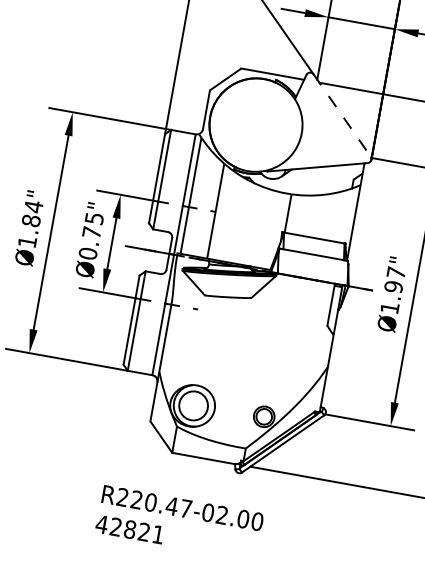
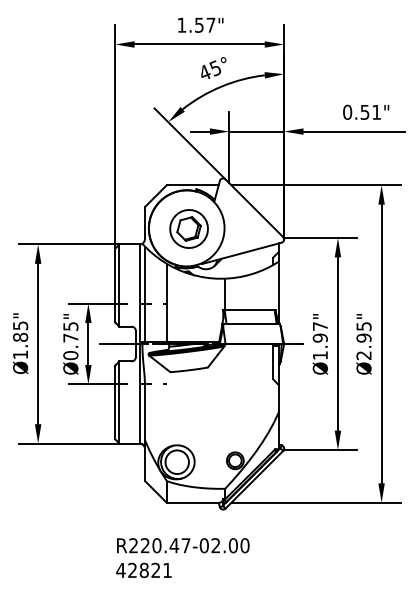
line: (342, 115) -> (254, 208), dashed -> solid
part: (258, 125) -> (188, 228), added
text: (33, 206) -> (20, 325), Ø1.84" -> Ø1.85"

